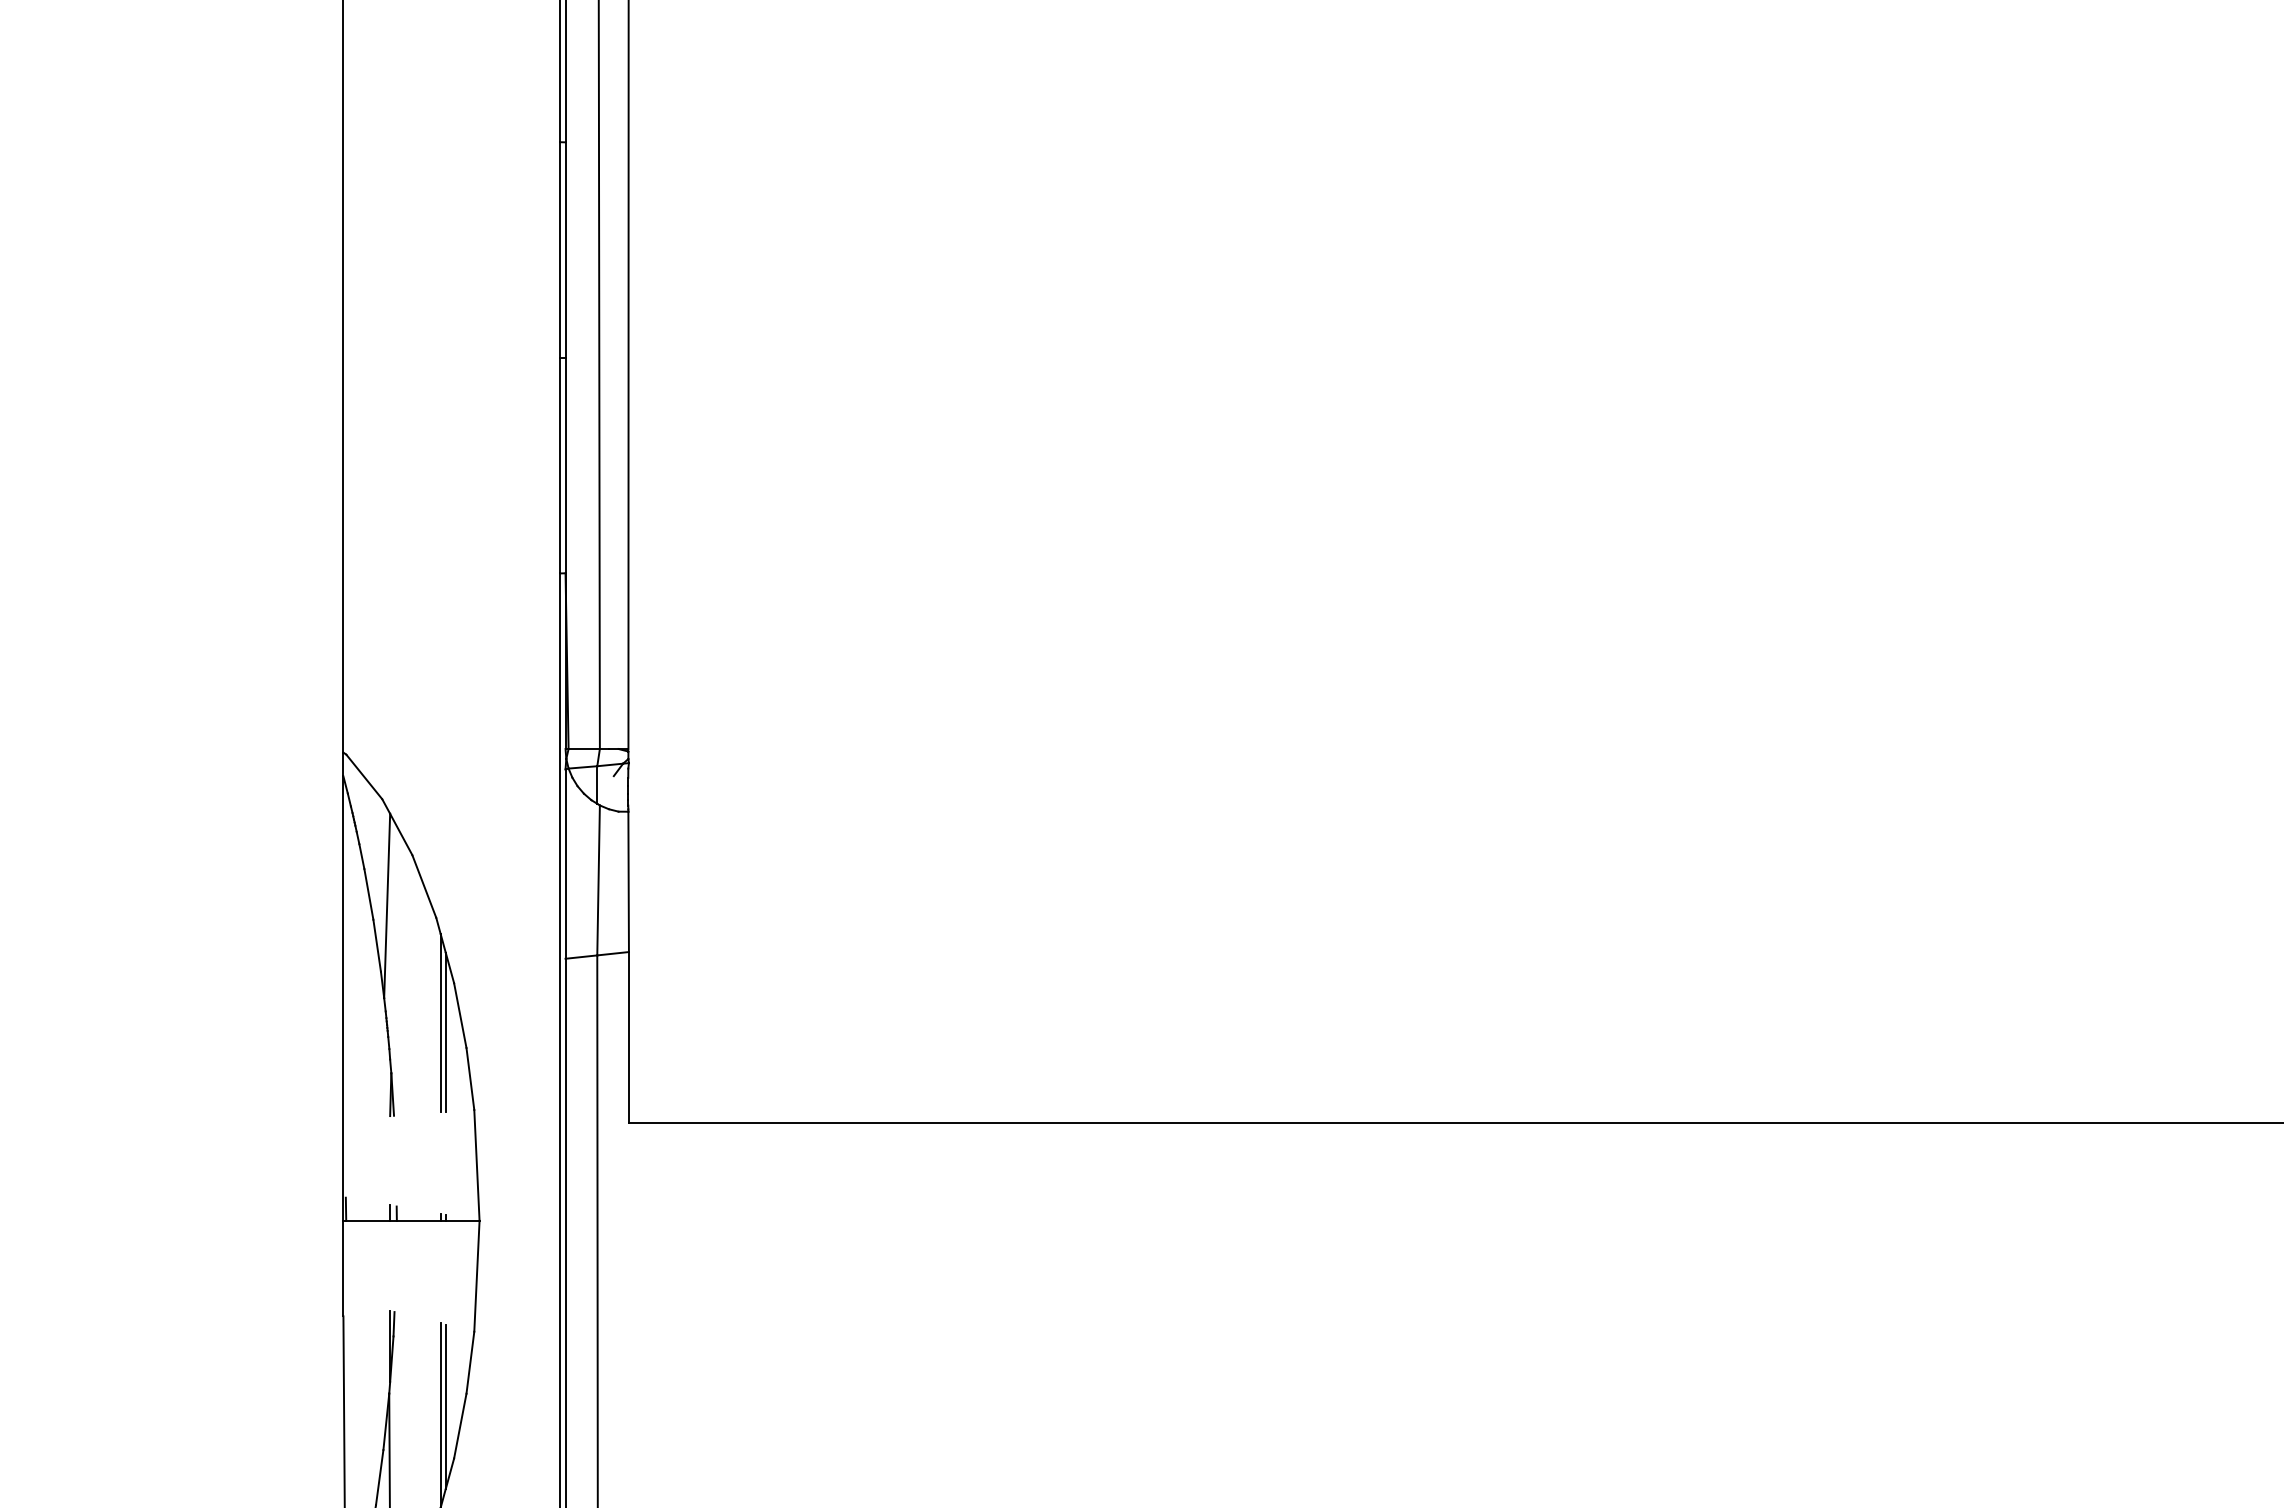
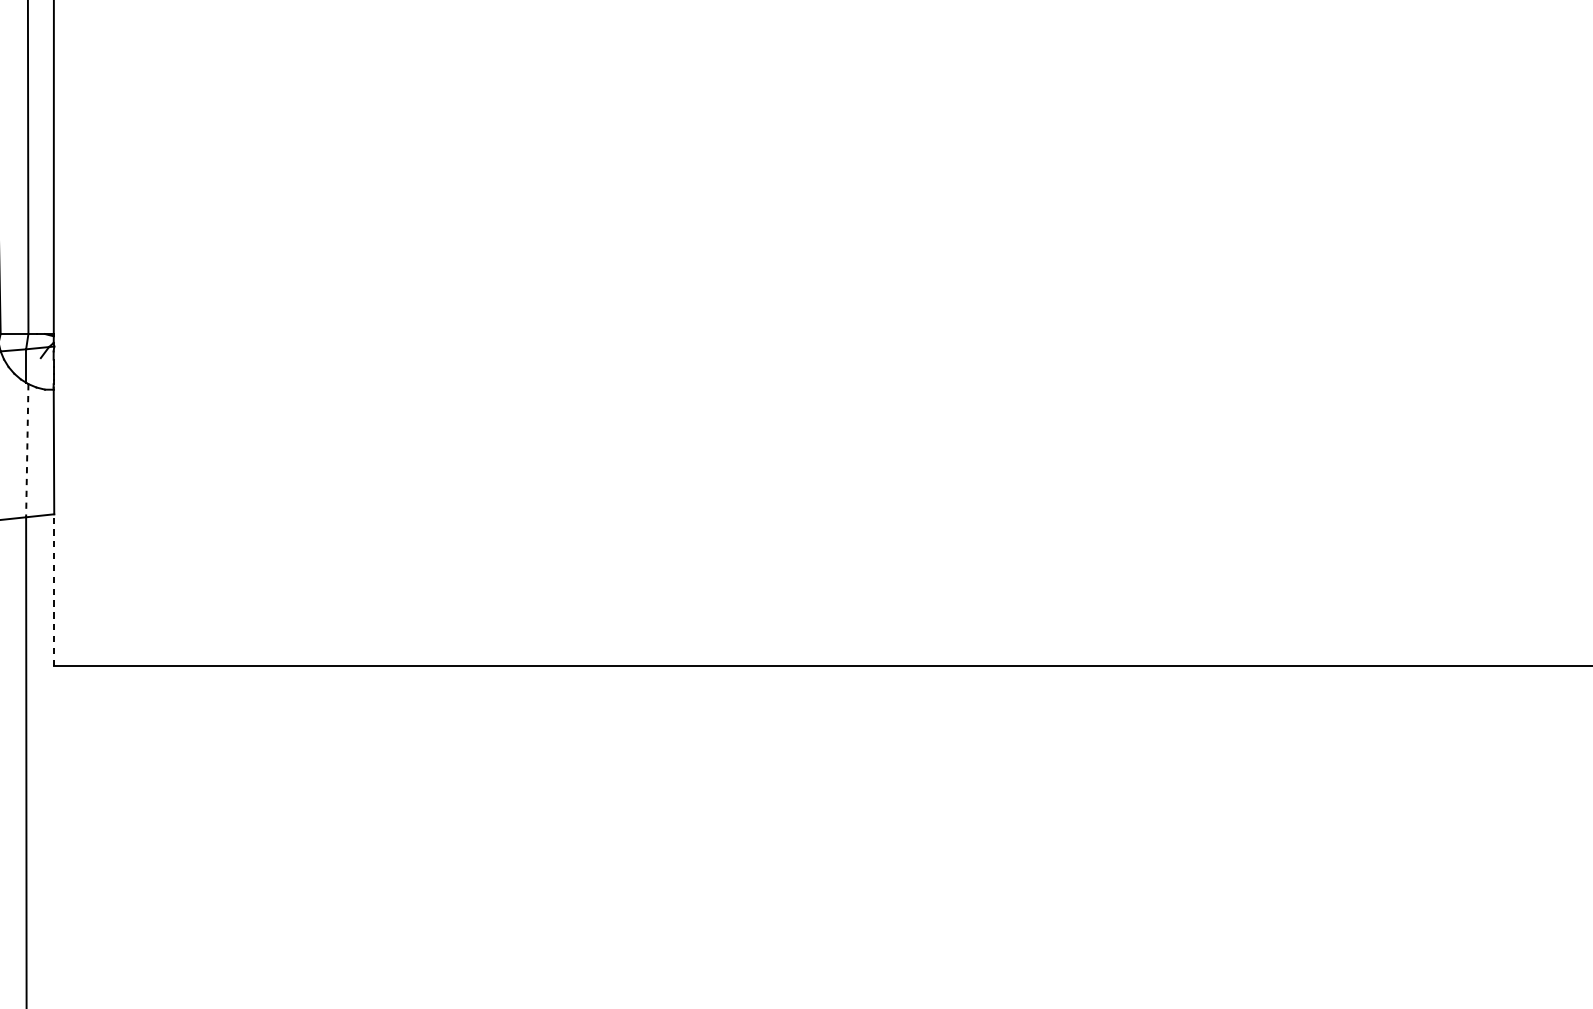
line: (598, 880) -> (27, 450), solid -> dashed
line: (628, 1036) -> (53, 589), solid -> dashed

